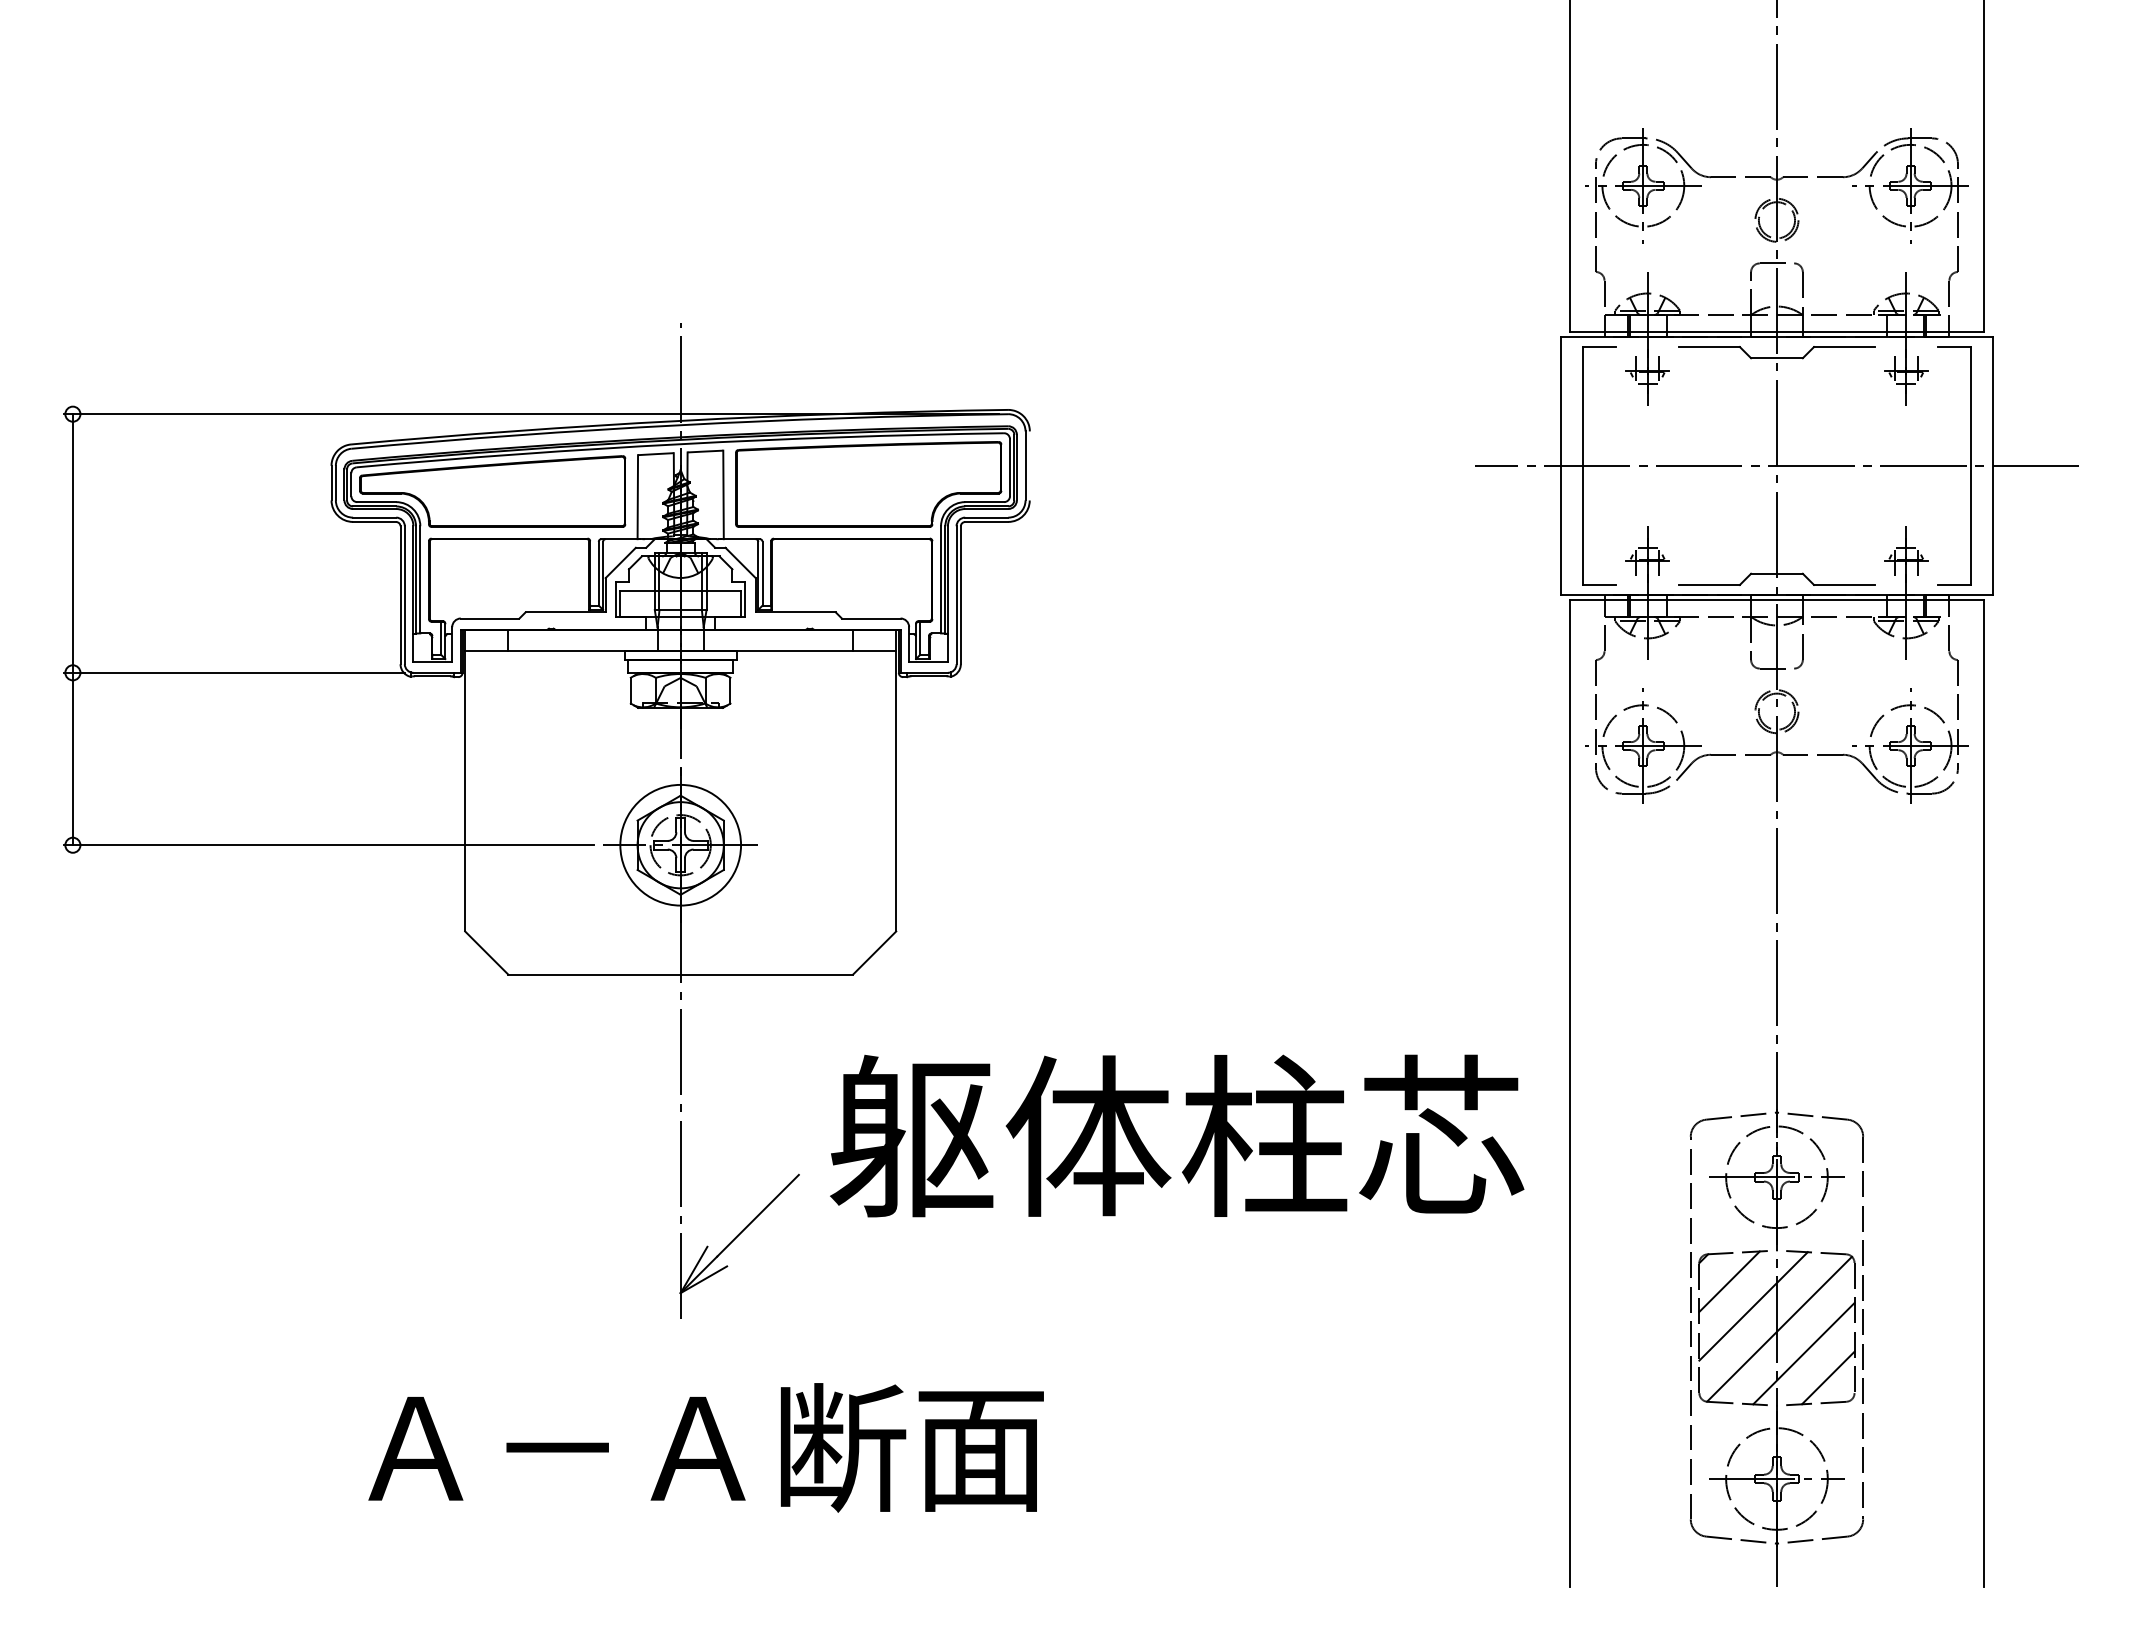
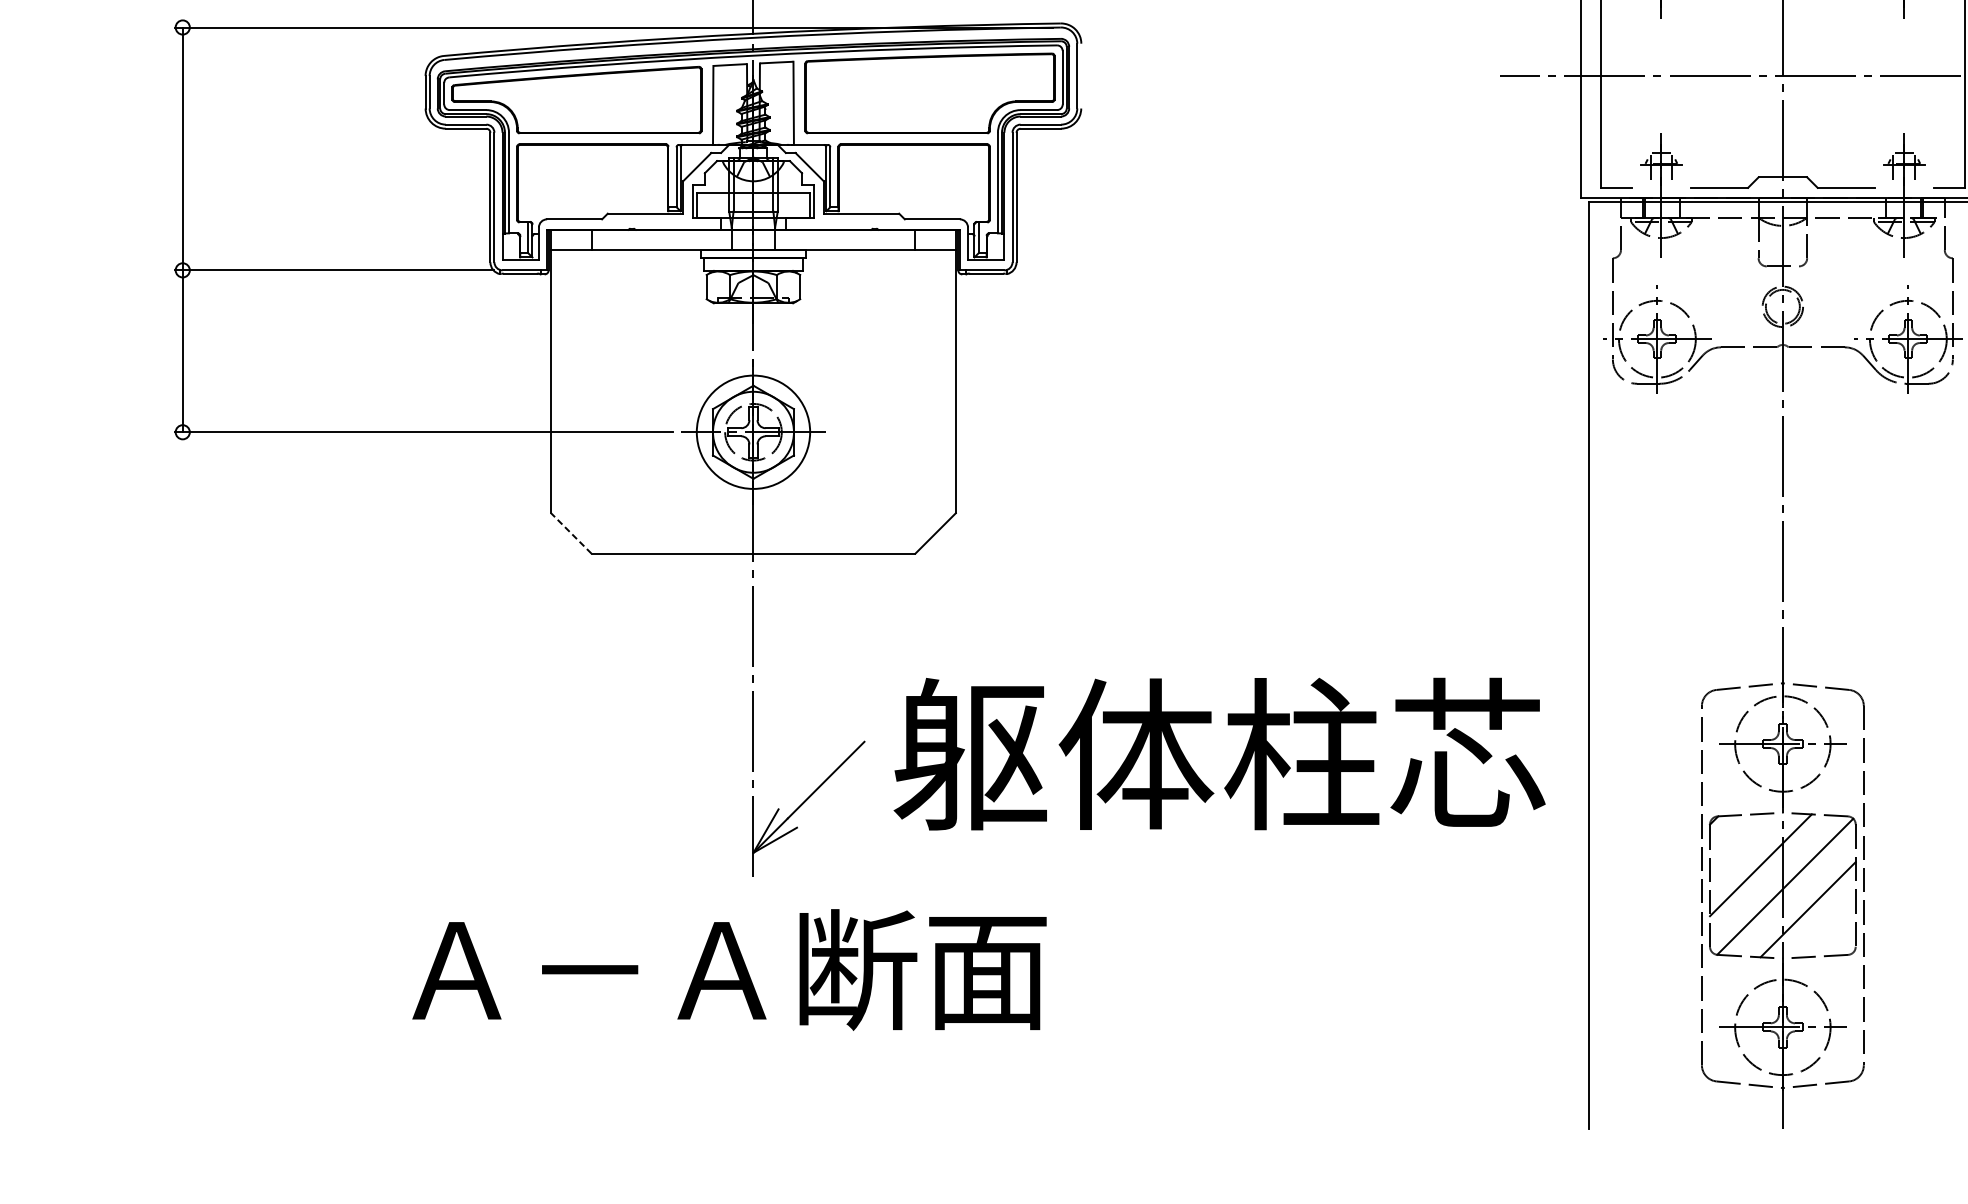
line: (486, 952) -> (571, 532), solid -> dashed
text: (1177, 1135) -> (1219, 753), moved
line: (1729, 1281) -> (1738, 841), removed
line: (1828, 1377) -> (1831, 932), removed
text: (705, 1447) -> (728, 969), moved

